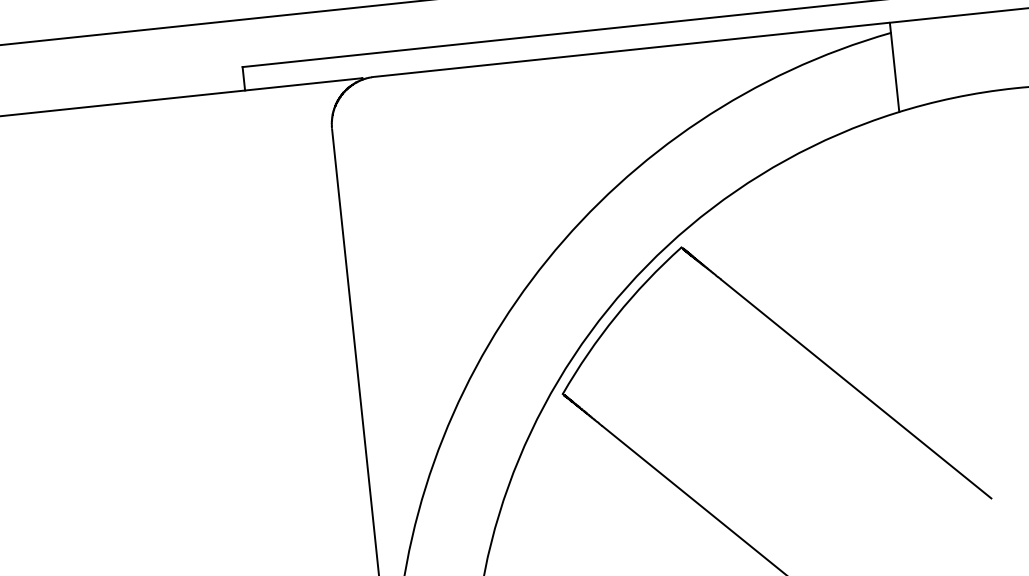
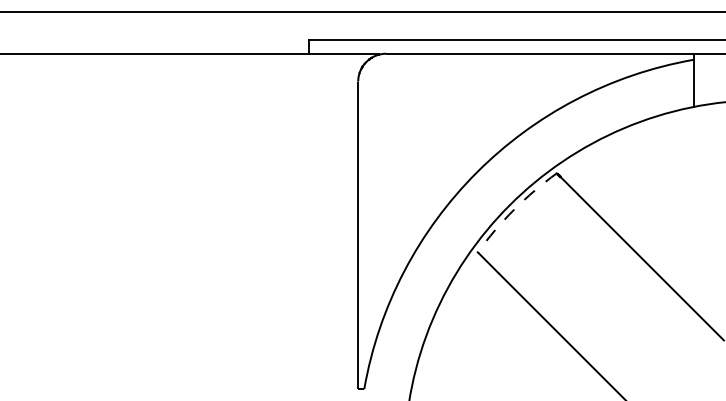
arc: (616, 315) -> (514, 209), solid -> dashed

